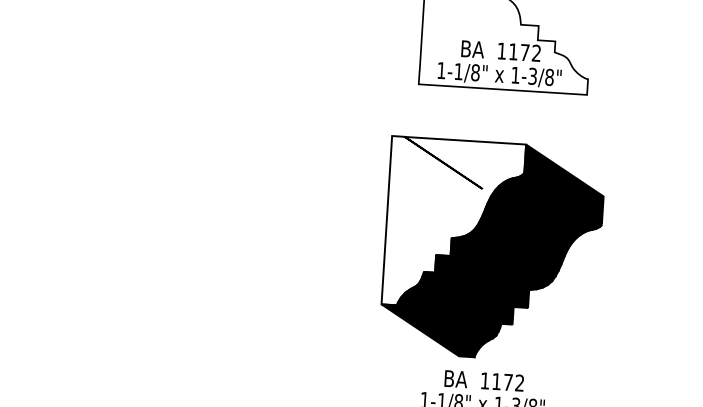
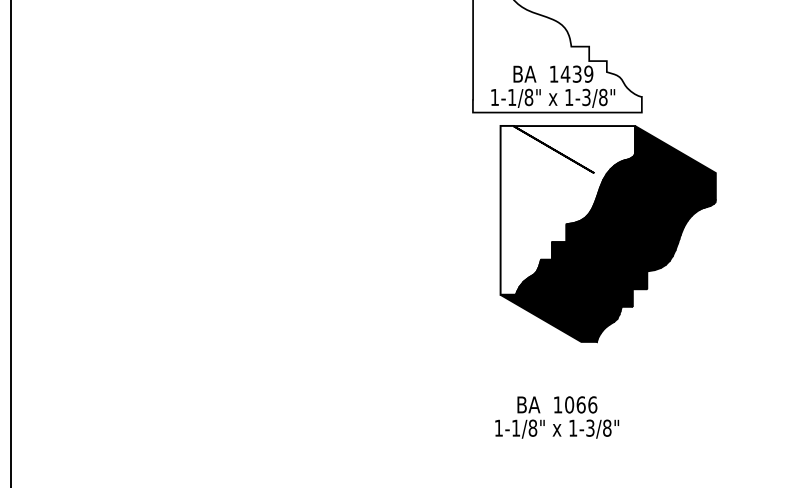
text: (524, 51) -> (576, 73), 1172 -> 1439
part: (491, 250) -> (607, 234), moved
text: (508, 382) -> (581, 404), 1172 -> 1066

